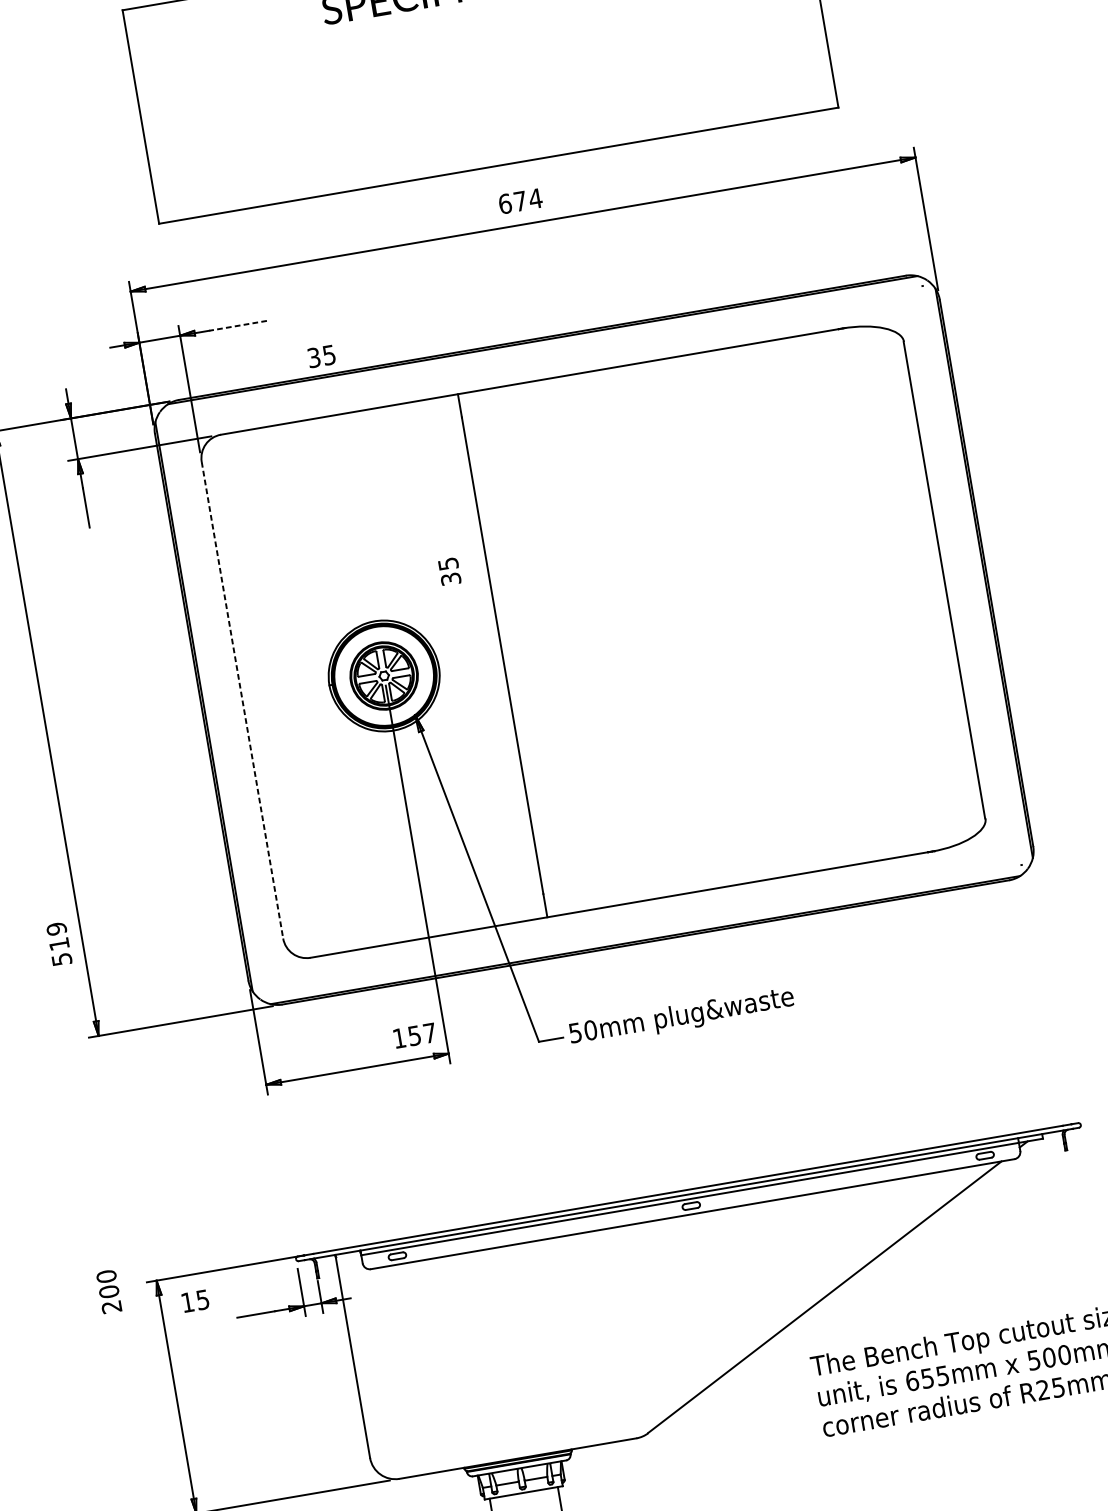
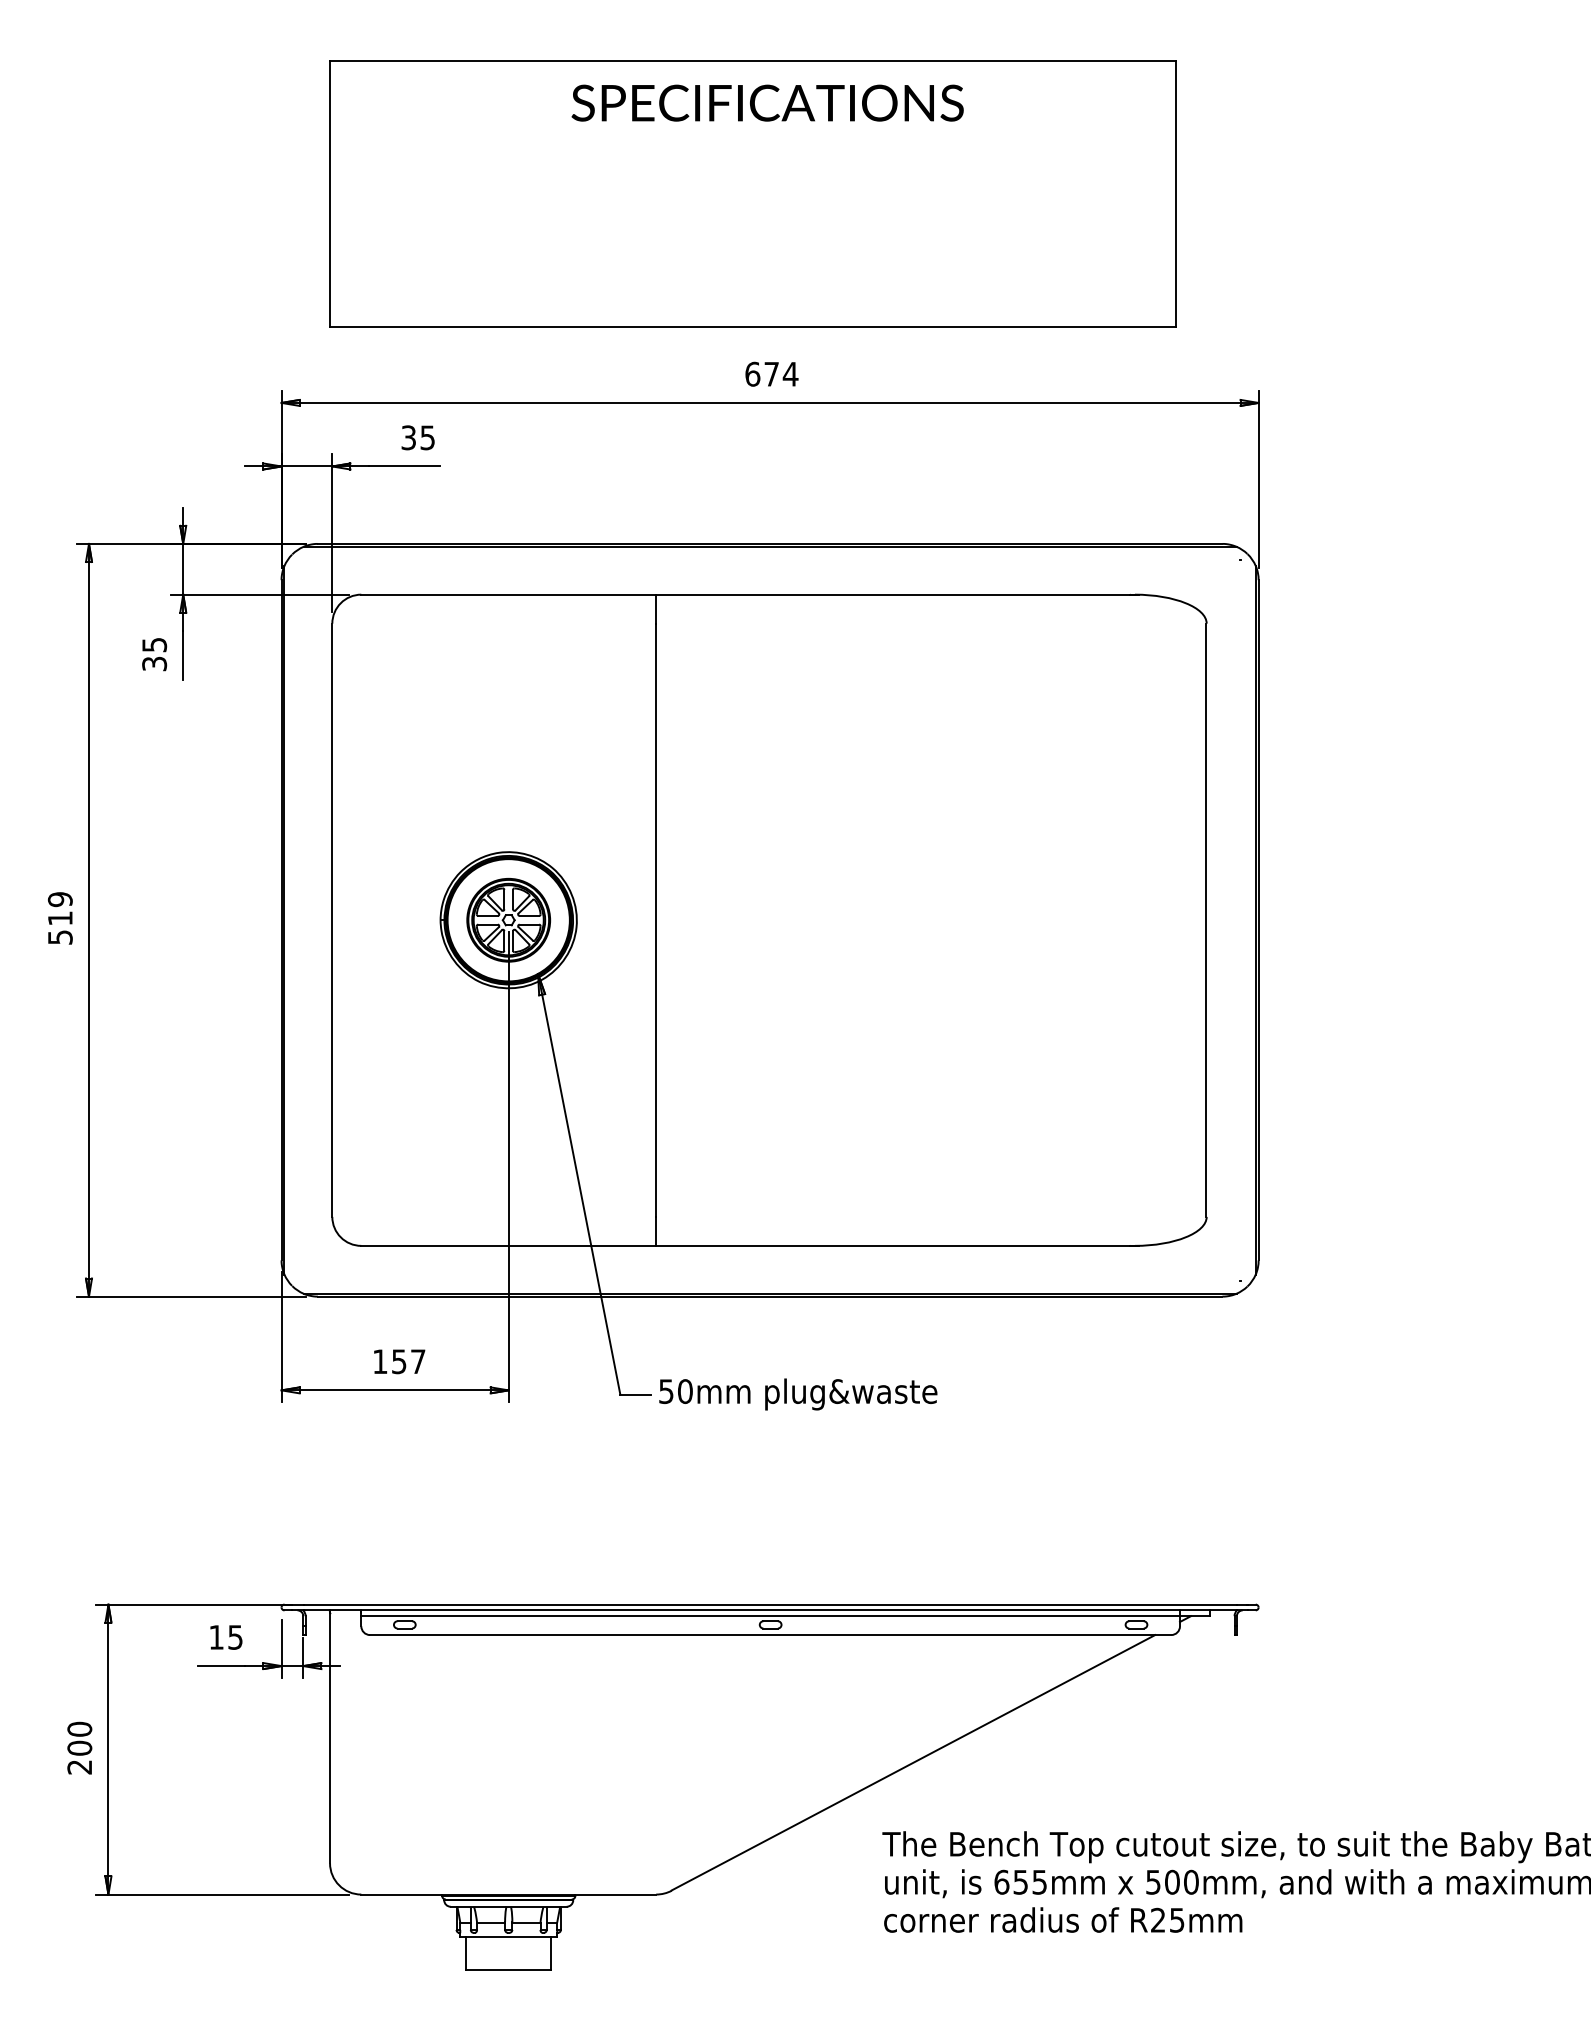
line: (238, 325) -> (404, 466), dashed -> solid
text: (321, 356) -> (417, 437), moved
text: (449, 571) -> (154, 654), moved
line: (242, 700) -> (332, 920), dashed -> solid
text: (59, 944) -> (60, 918), moved
text: (414, 1035) -> (399, 1361), moved
text: (108, 1291) -> (79, 1747), moved
text: (195, 1301) -> (226, 1637), moved

